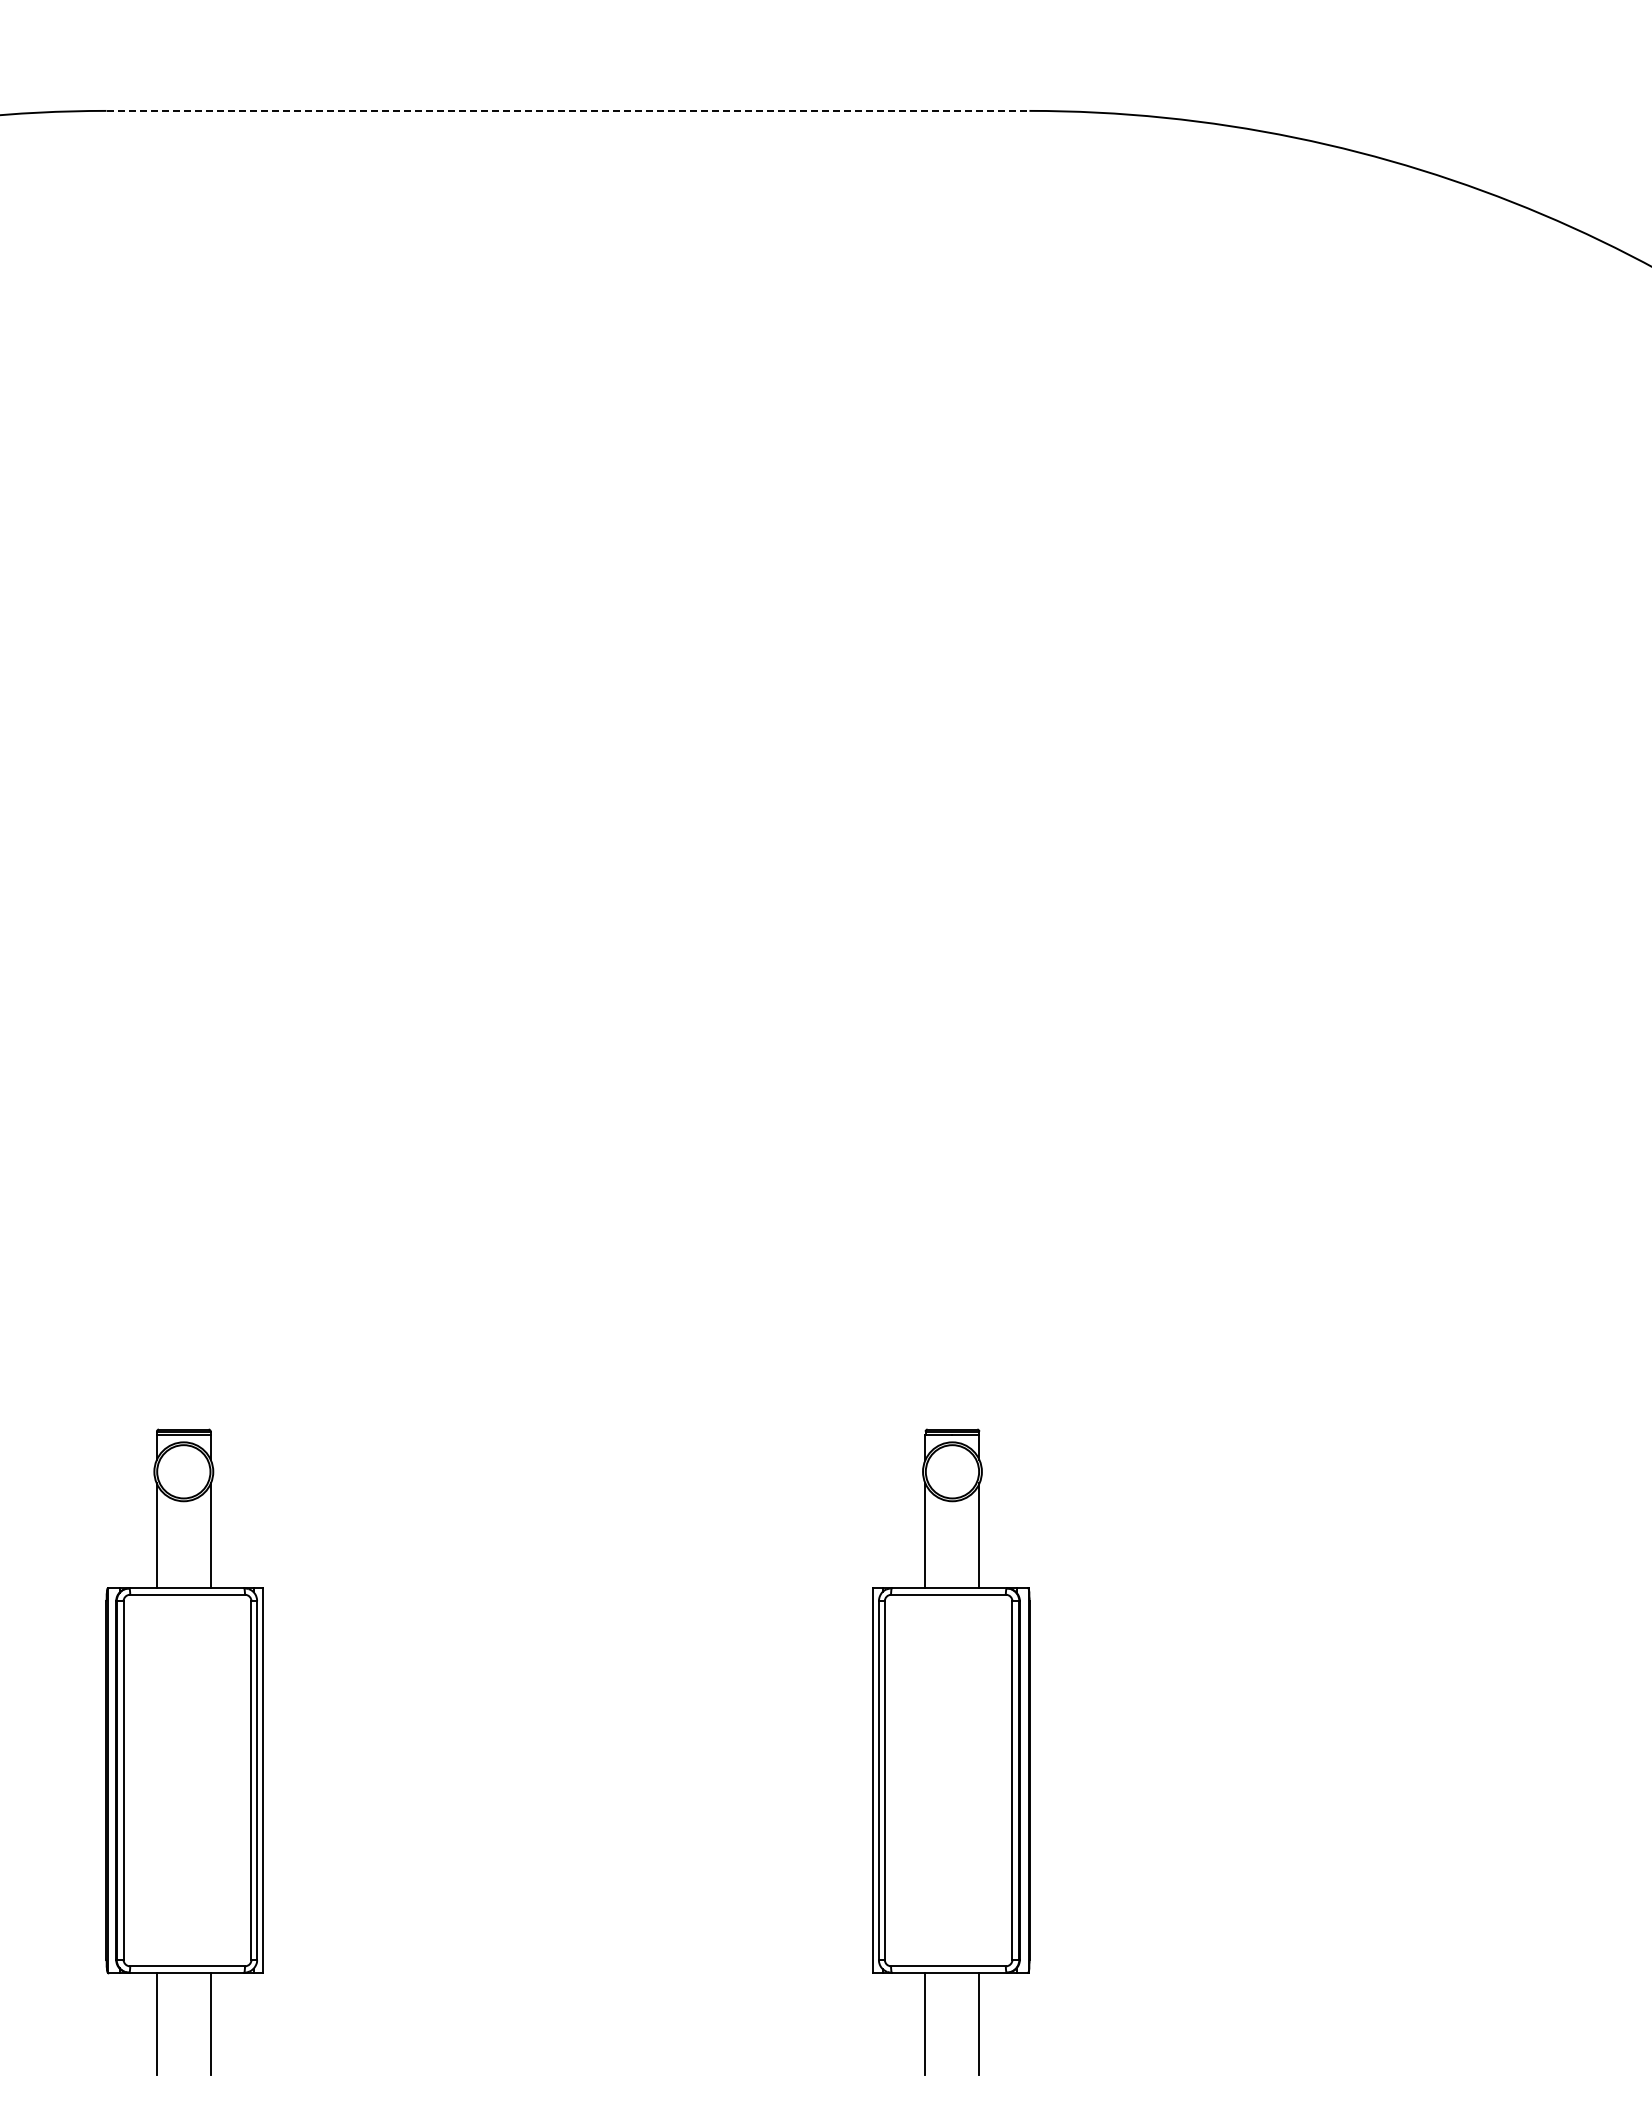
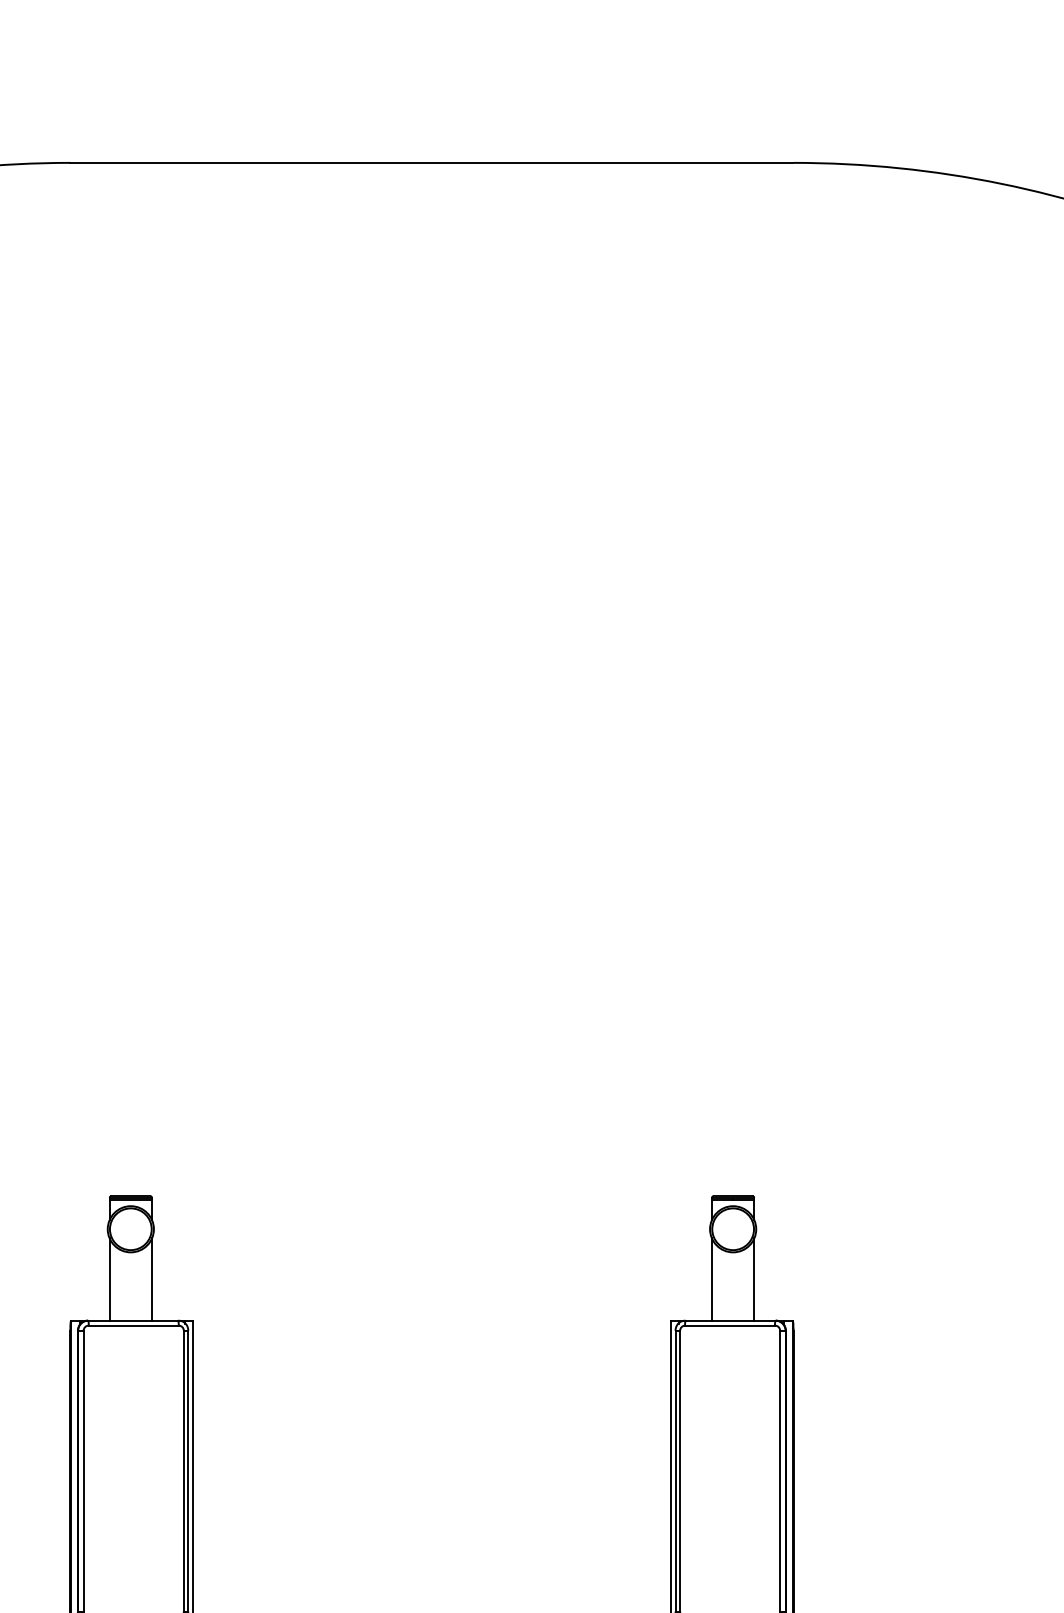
line: (568, 110) -> (432, 162), dashed -> solid

